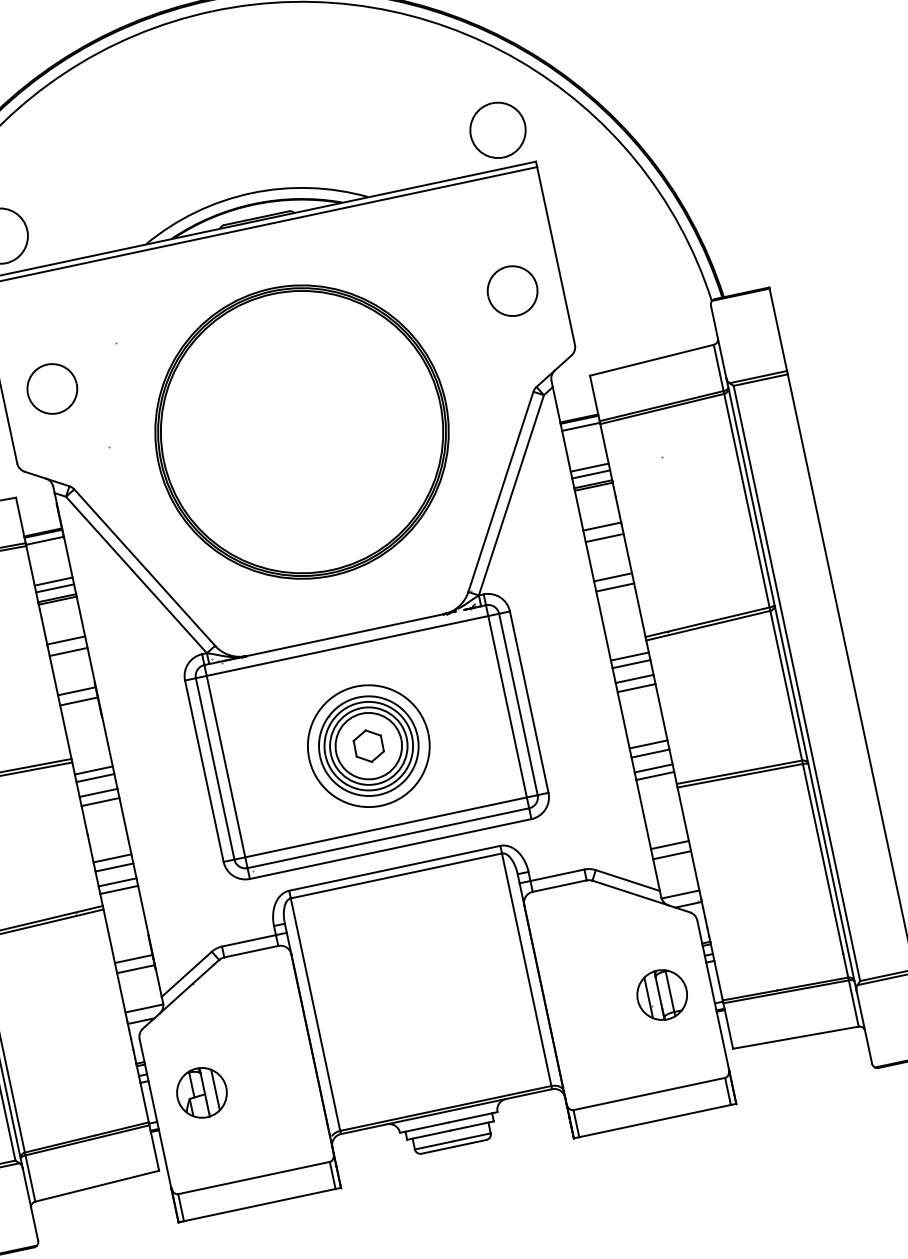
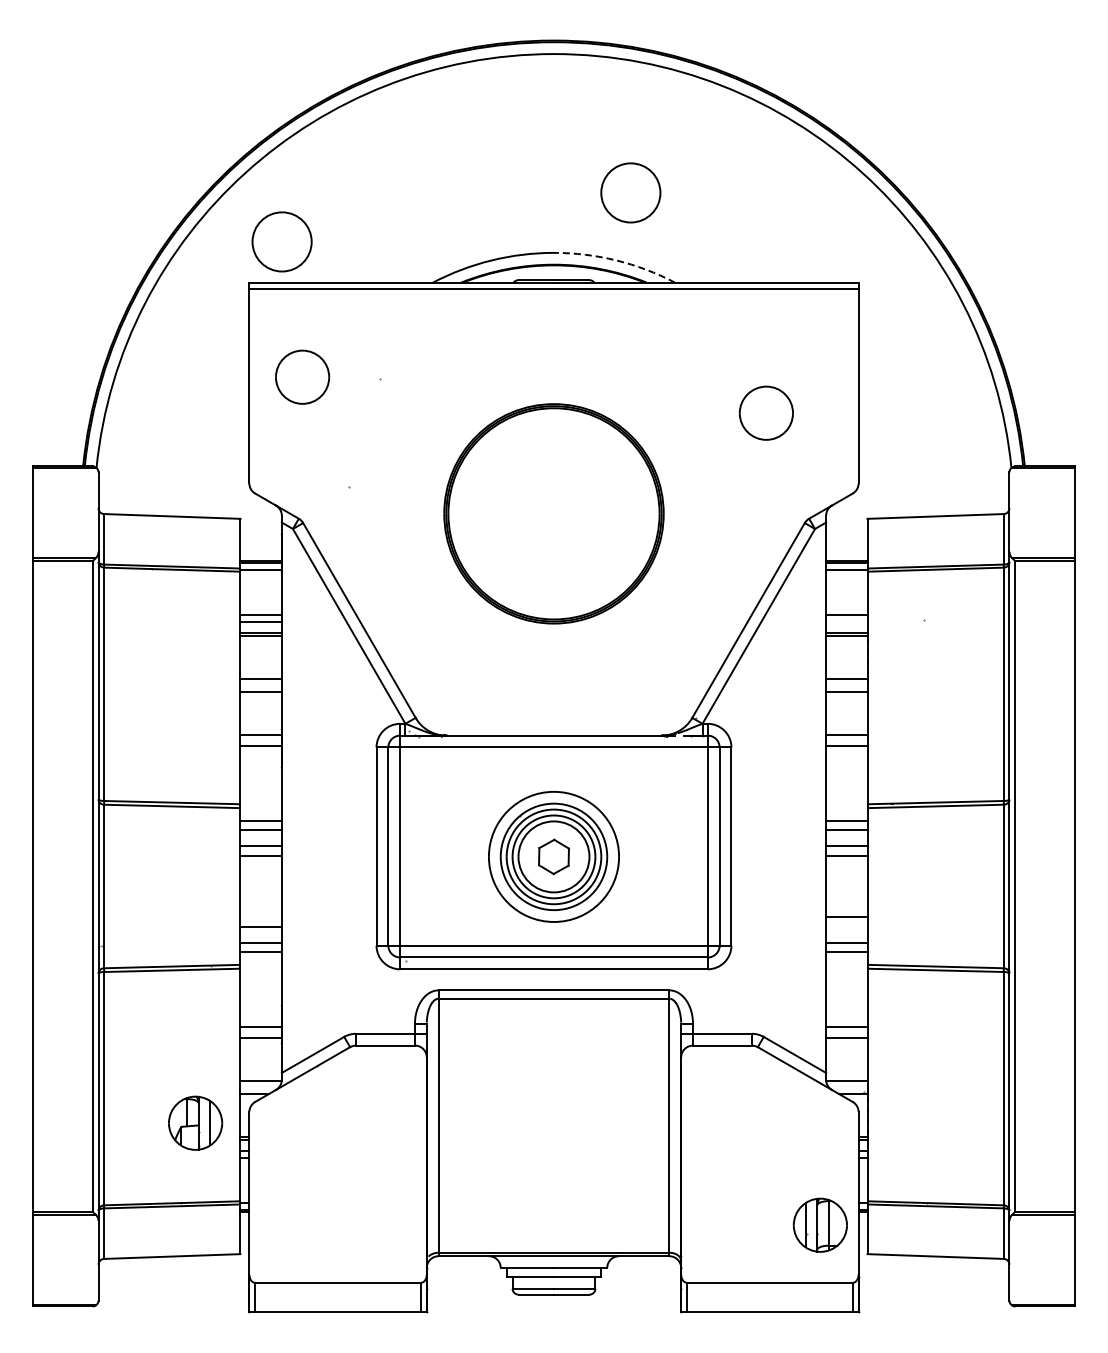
part: (497, 130) -> (630, 192), moved
arc: (309, 188) -> (616, 260), solid -> dashed
part: (511, 290) -> (765, 412), moved
part: (52, 388) -> (302, 376), moved
part: (301, 431) -> (553, 513), size x0.7
line: (590, 474) -> (846, 622), removed
line: (650, 753) -> (846, 927), removed
line: (111, 858) -> (260, 917), removed
part: (661, 994) -> (819, 1224), moved
part: (201, 1092) -> (195, 1122), moved

